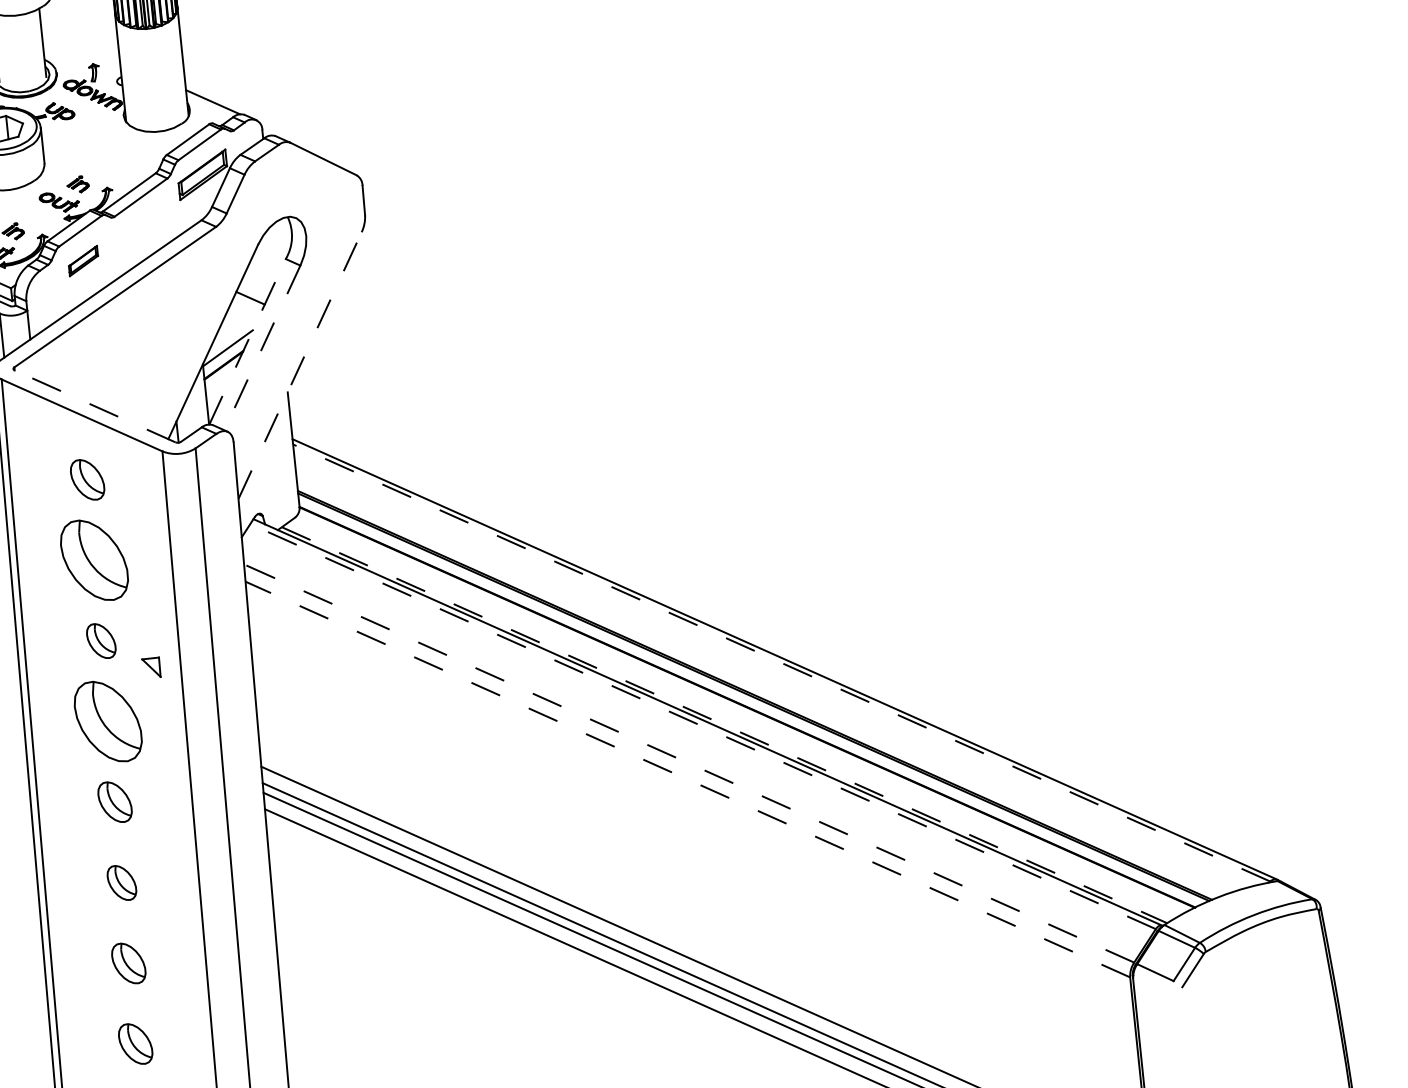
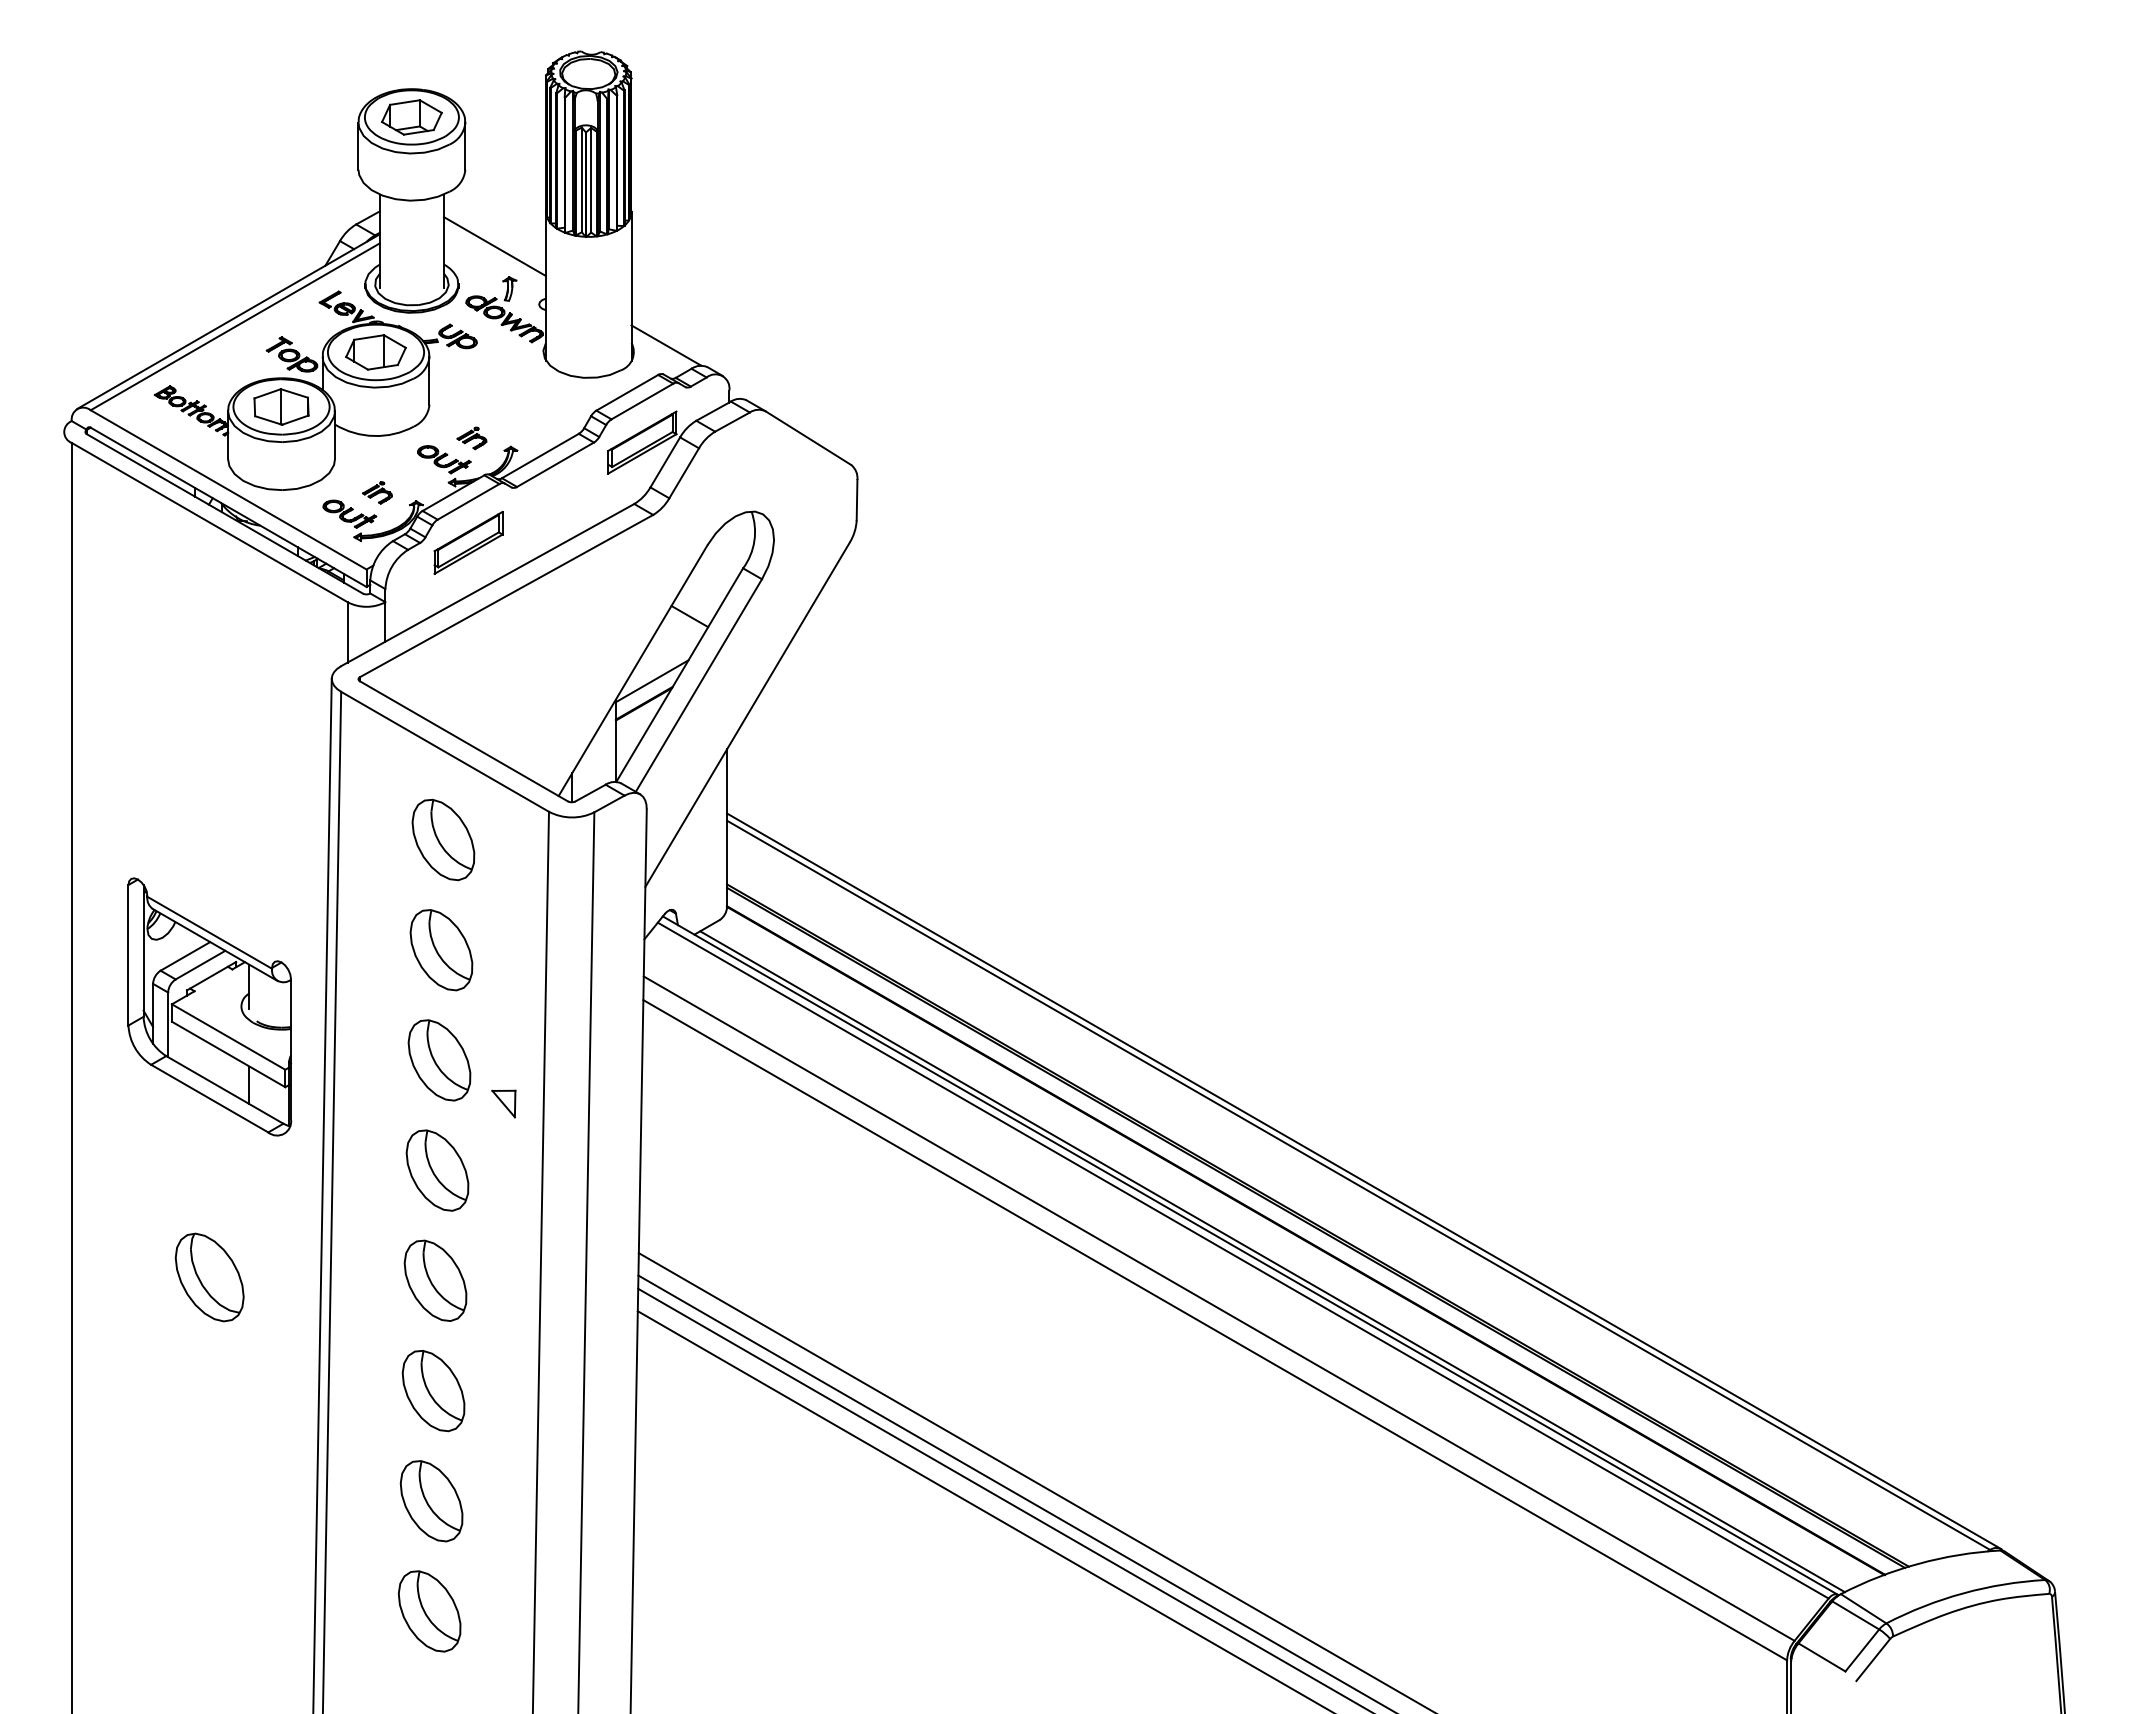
line: (80, 42) -> (495, 246), added
part: (83, 260) -> (468, 542), size x1.67
line: (247, 341) -> (679, 674), dashed -> solid
line: (262, 347) -> (698, 685), dashed -> solid
line: (300, 365) -> (747, 714), dashed -> solid
line: (94, 406) -> (463, 741), dashed -> solid
part: (87, 479) -> (443, 839), size x1.43
part: (94, 560) -> (441, 950), size x0.71
part: (101, 641) -> (439, 1060), size x1.67
line: (781, 663) -> (1358, 1185), dashed -> solid
part: (108, 721) -> (437, 1170), size x0.71
line: (724, 725) -> (1272, 1261), dashed -> solid
line: (703, 726) -> (1243, 1260), dashed -> solid
line: (688, 763) -> (1218, 1308), dashed -> solid
line: (687, 779) -> (1214, 1329), dashed -> solid
part: (114, 802) -> (435, 1280), size x1.43
part: (121, 883) -> (433, 1391), size x1.67
part: (128, 963) -> (431, 1501), size x1.43
part: (135, 1044) -> (429, 1611), size x1.43

